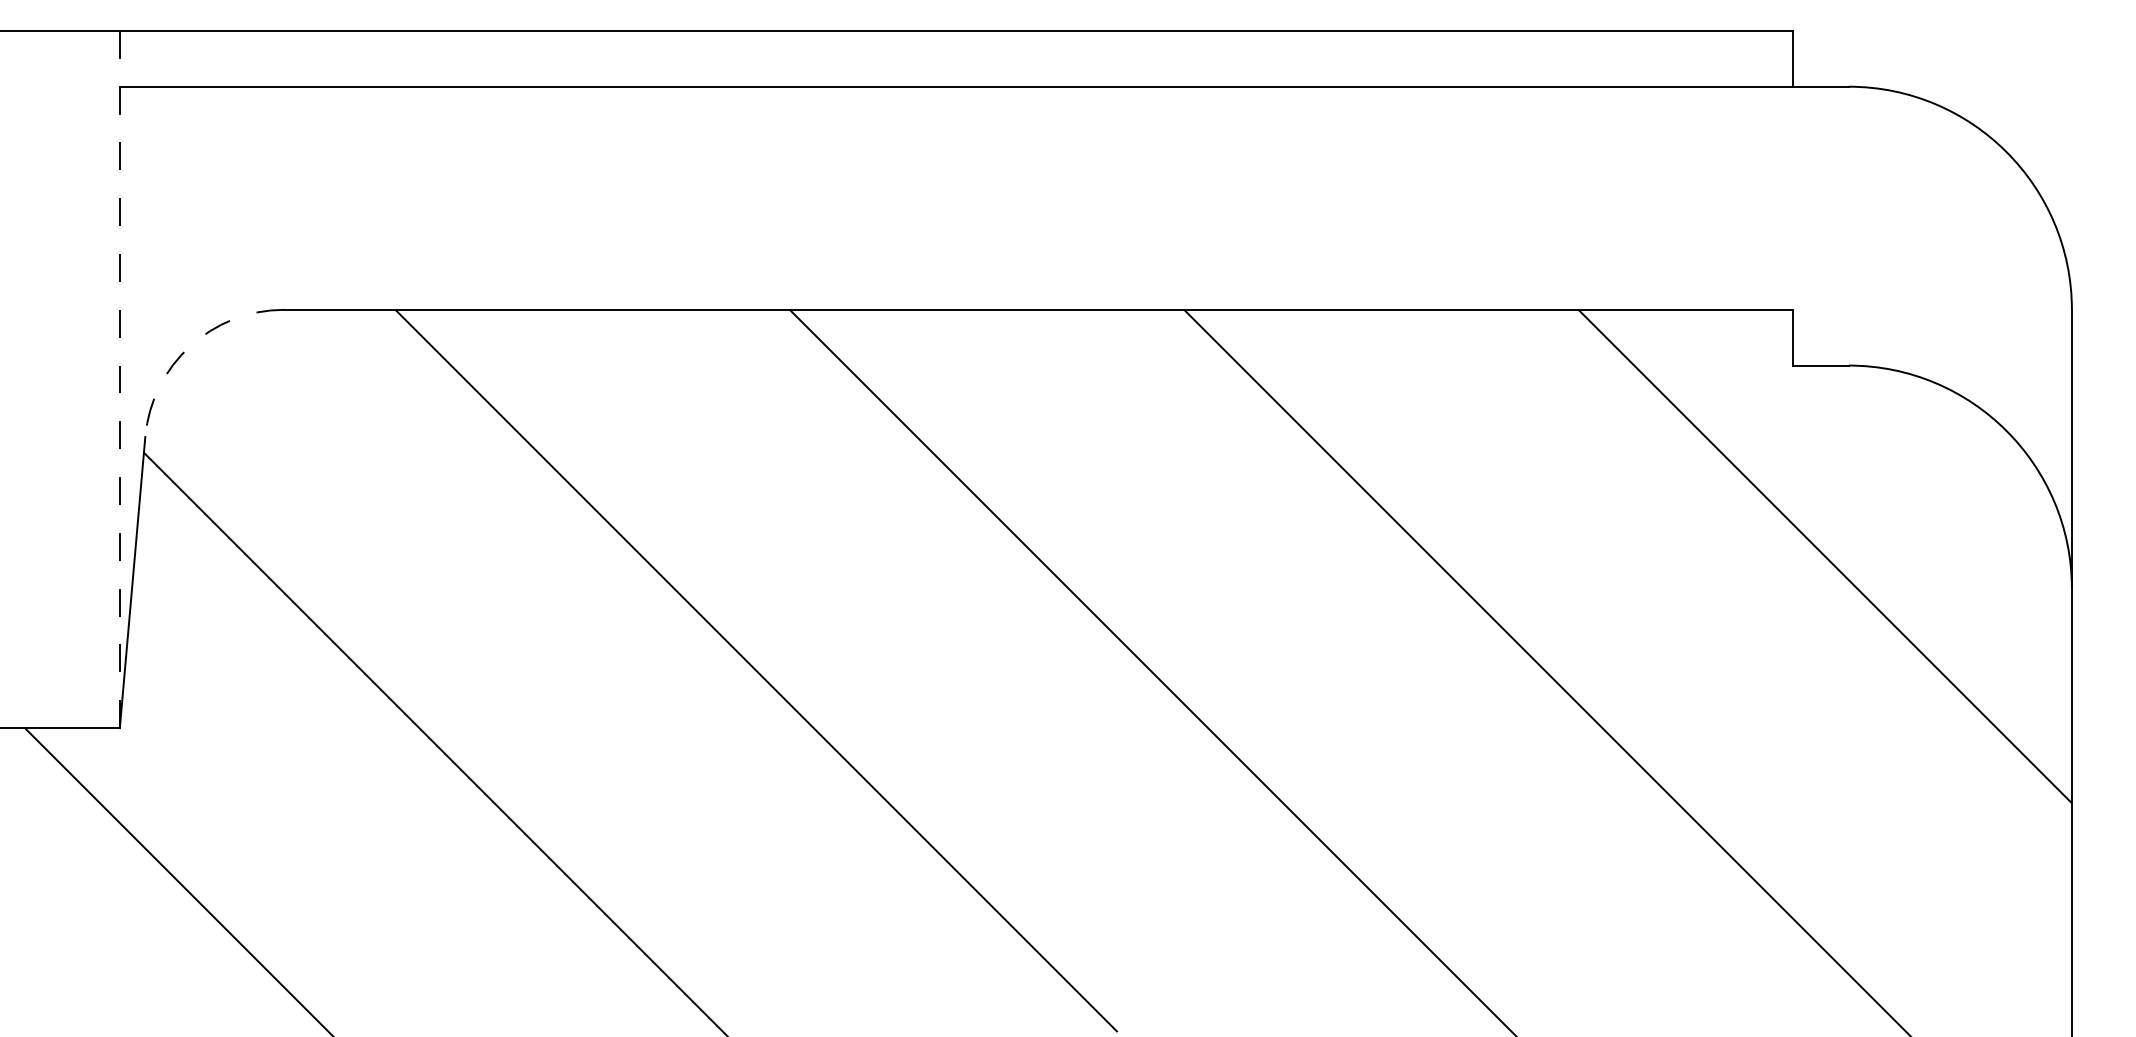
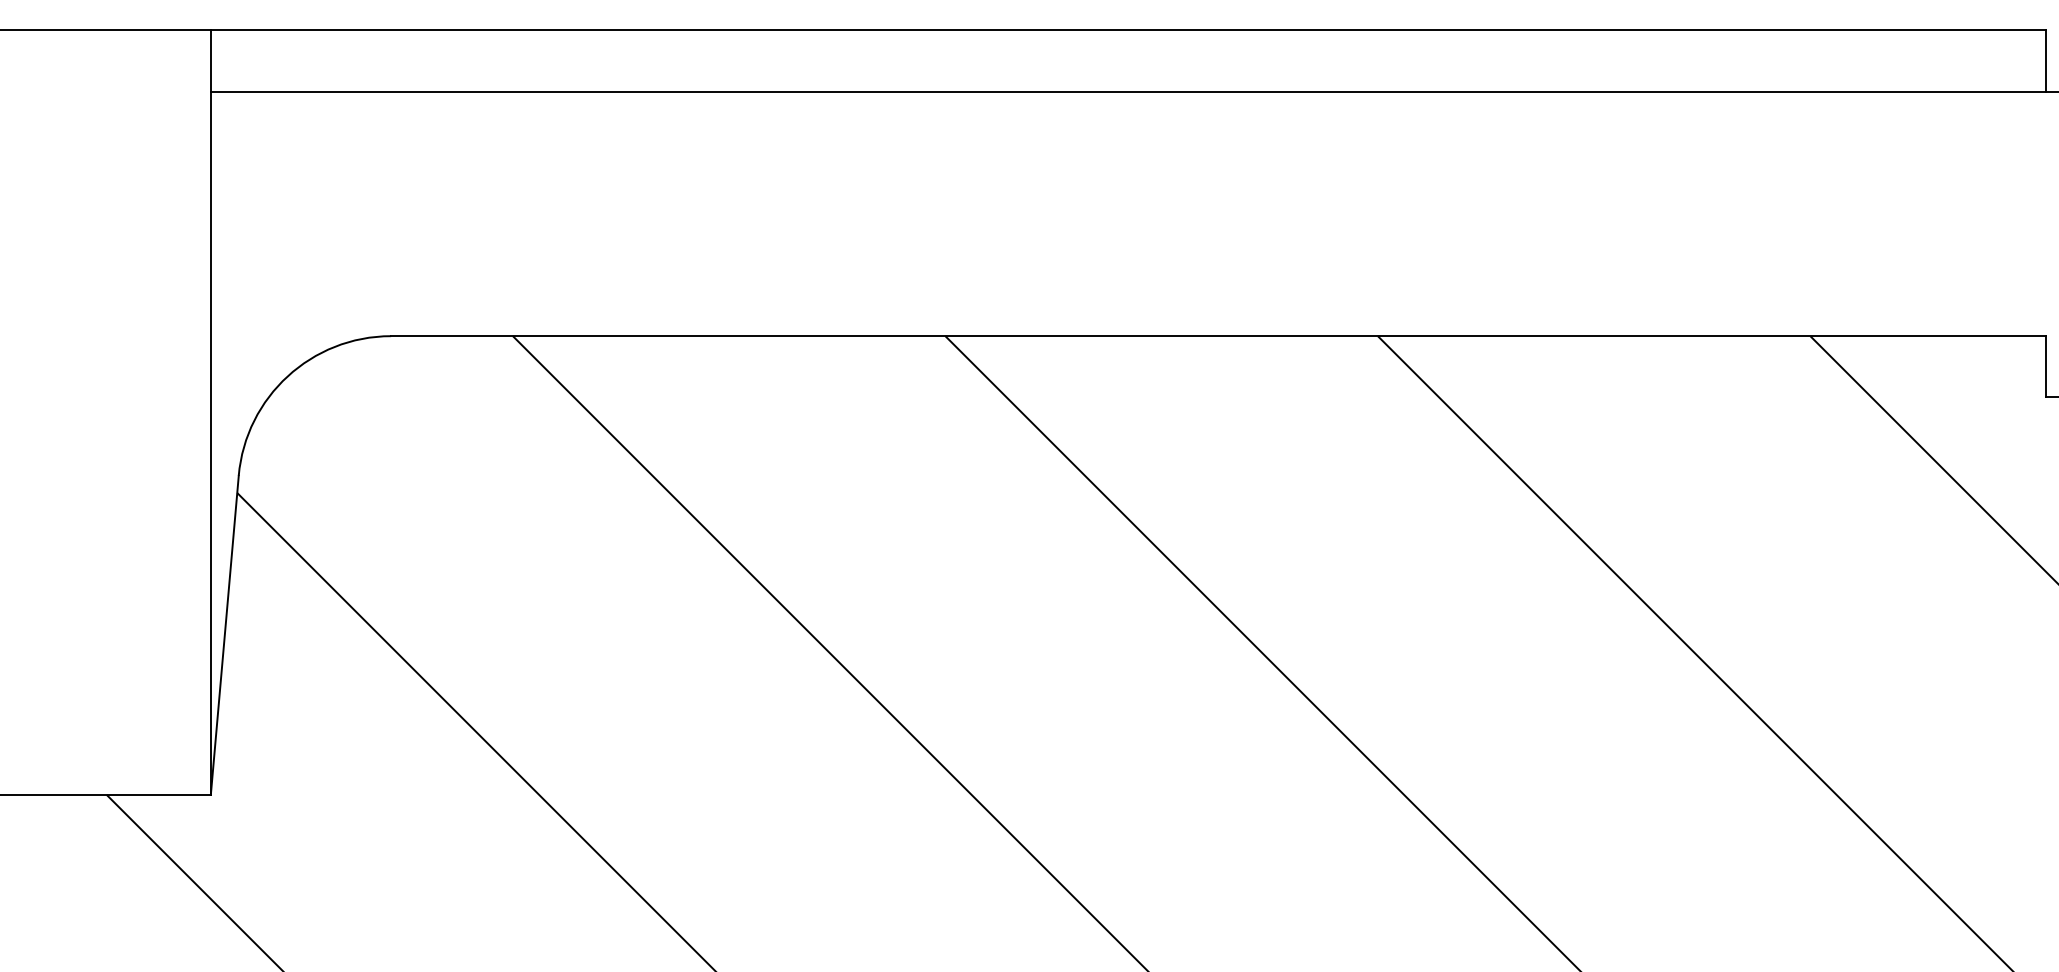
arc: (190, 346) -> (288, 376), dashed -> solid
line: (119, 379) -> (210, 412), dashed -> solid

